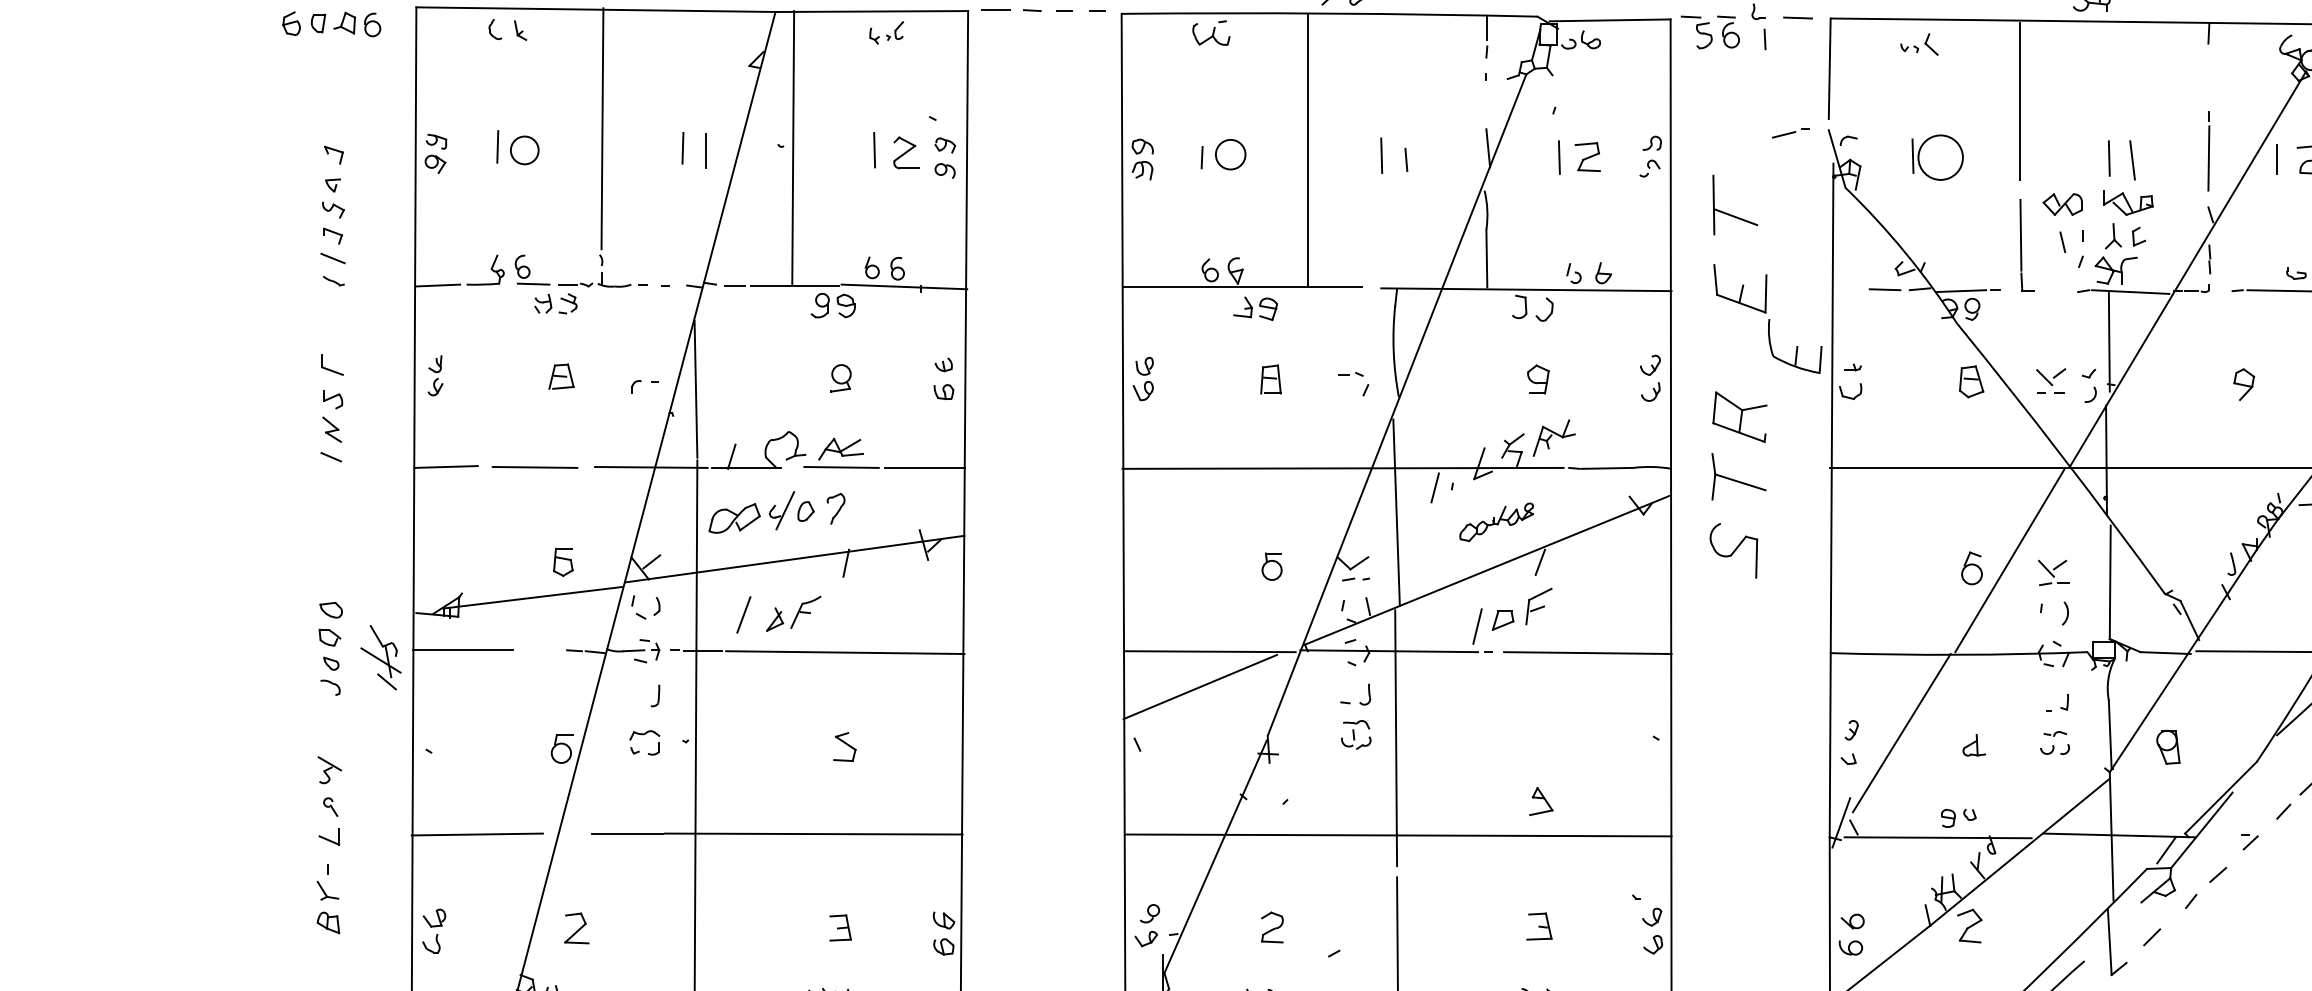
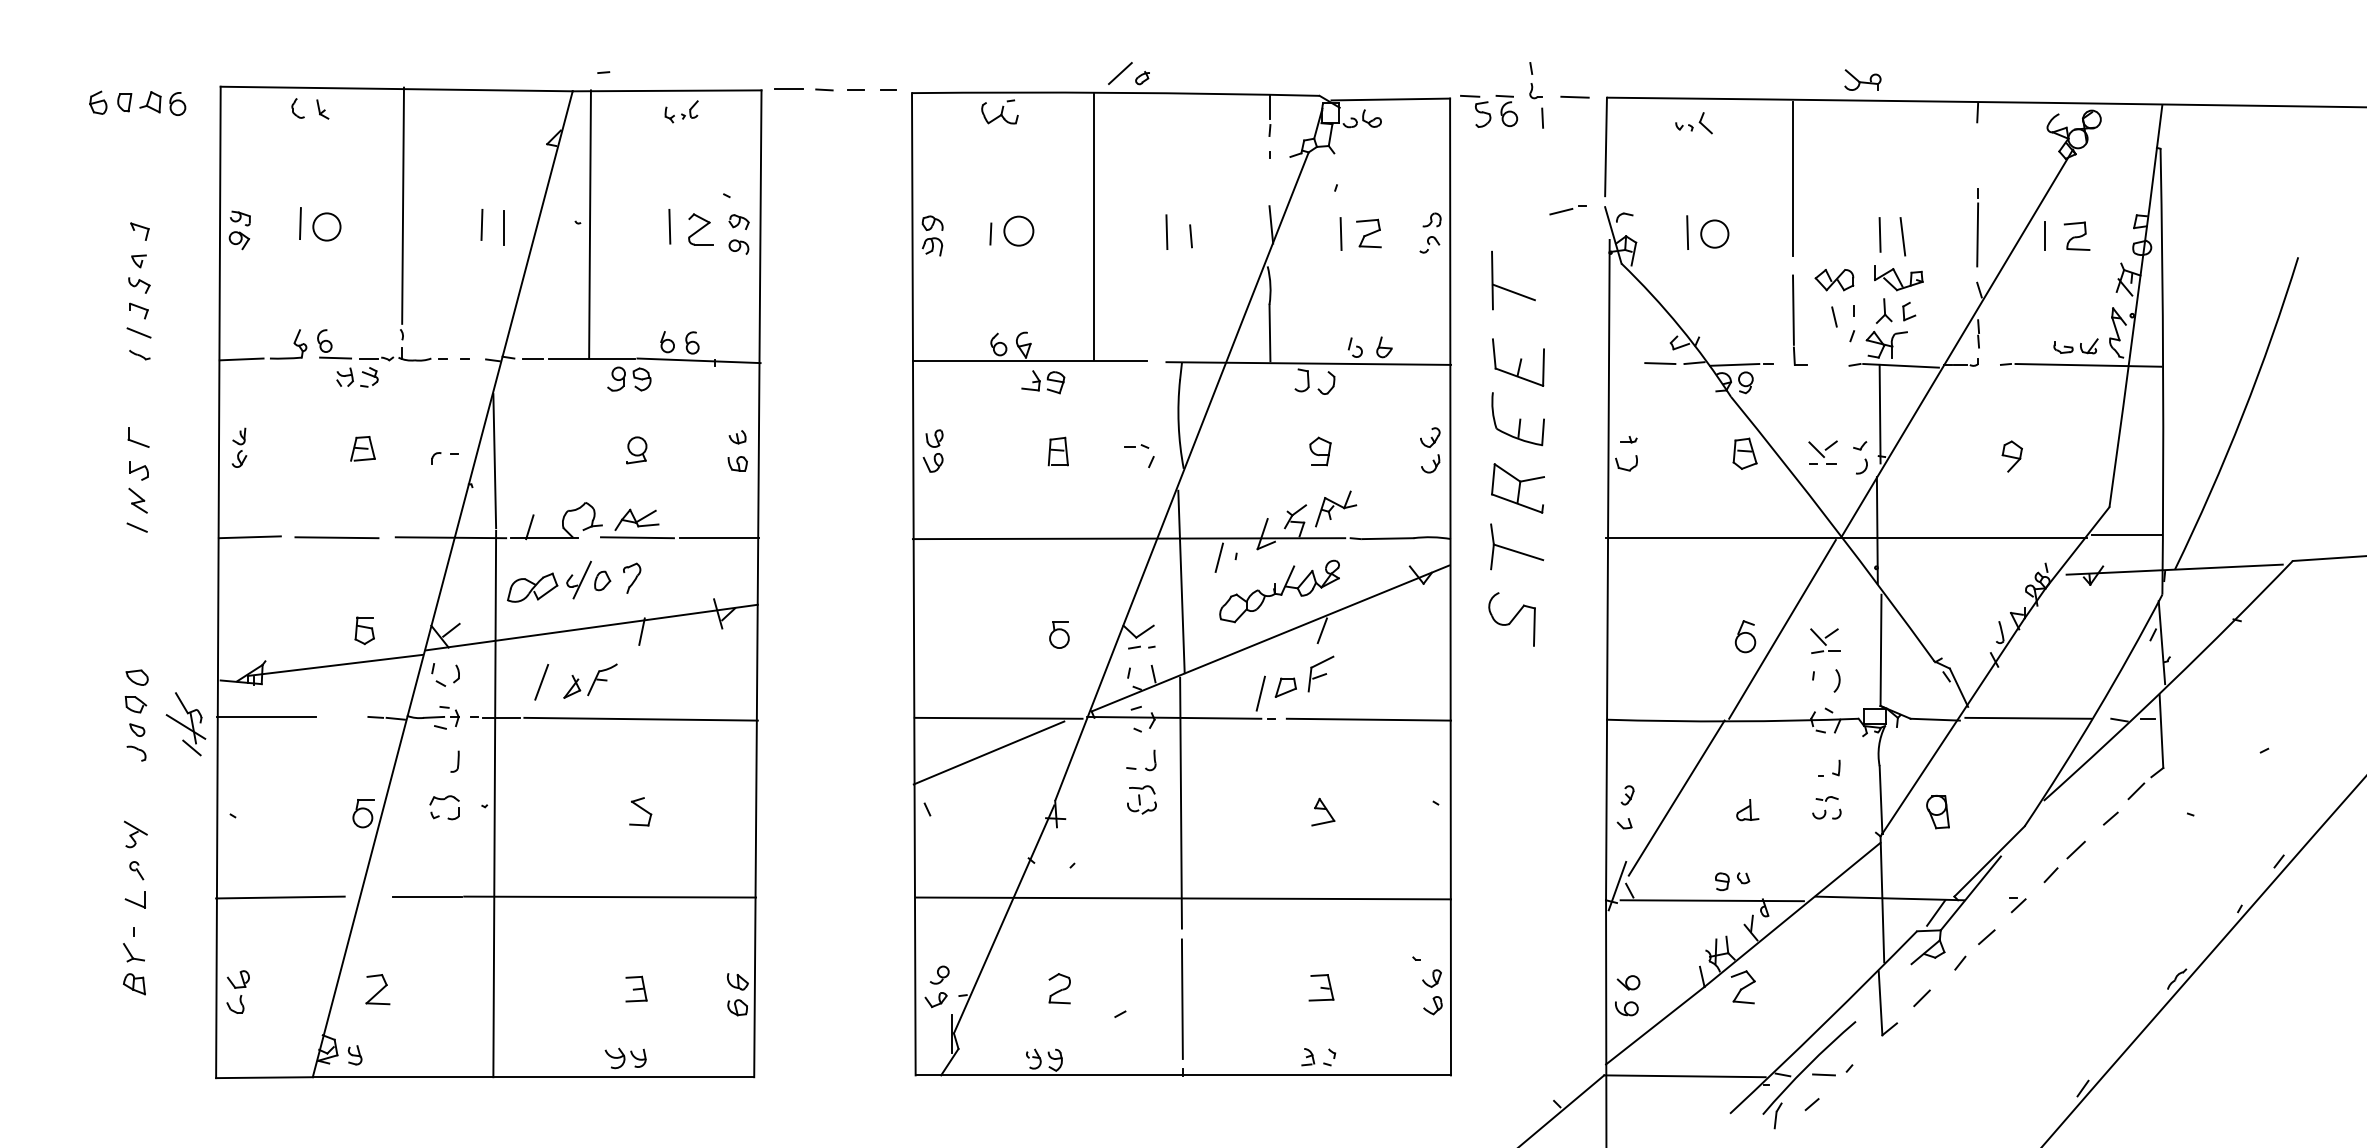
circle: (1940, 157) -> (1714, 233), size x0.62
part: (1794, 346) -> (1517, 419), moved
part: (1496, 522) -> (1279, 591), size x1.67
part: (1541, 800) -> (1323, 811), moved

